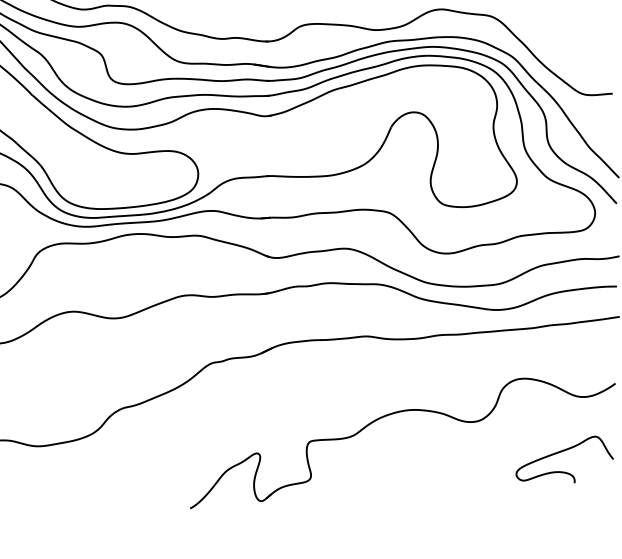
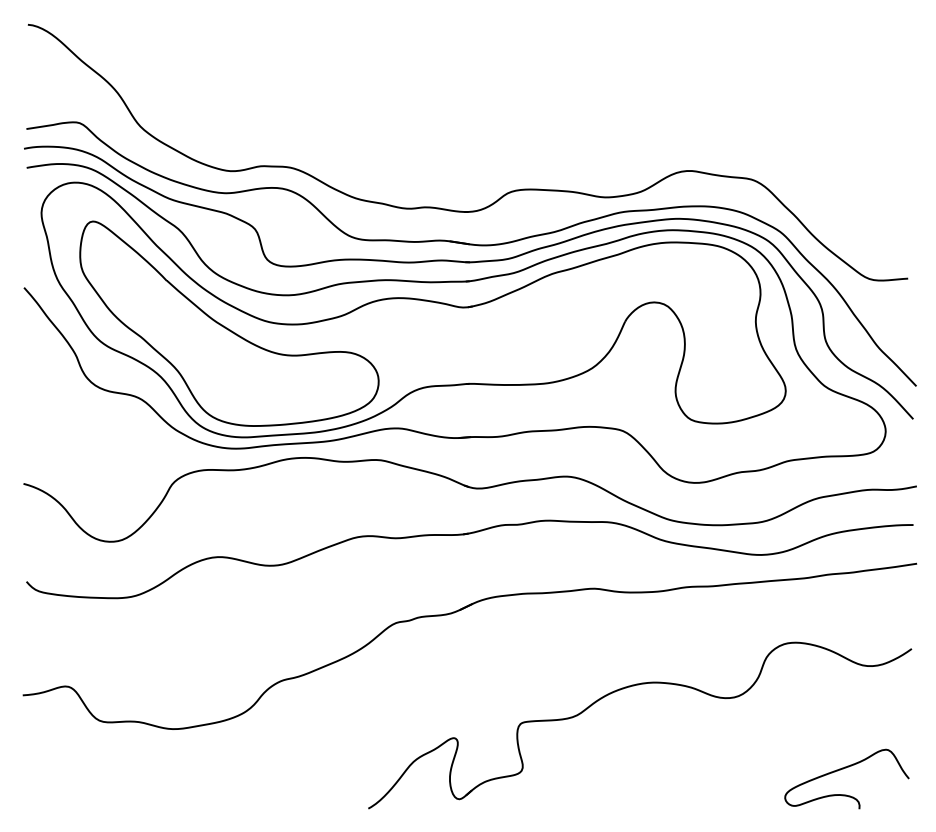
curve: (562, 452) -> (843, 769), moved

